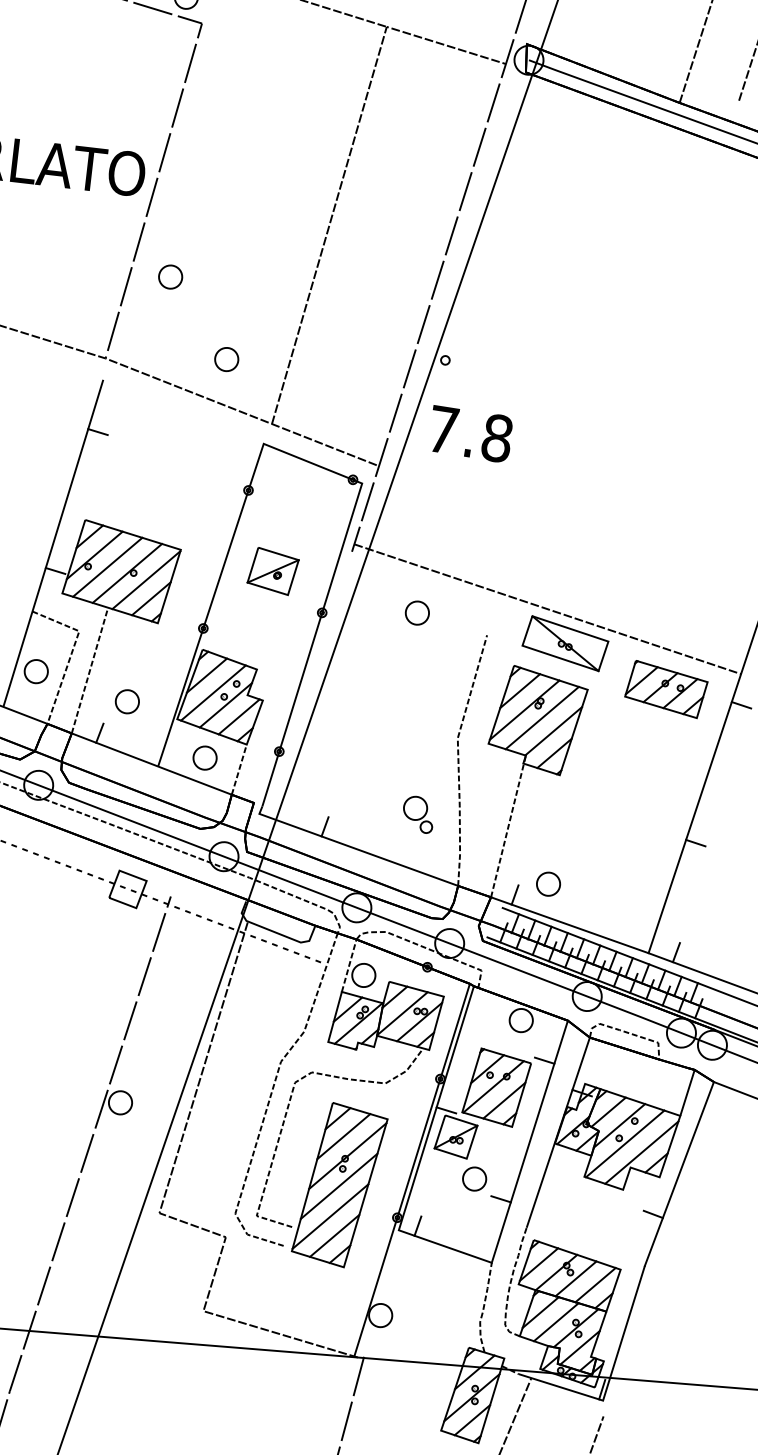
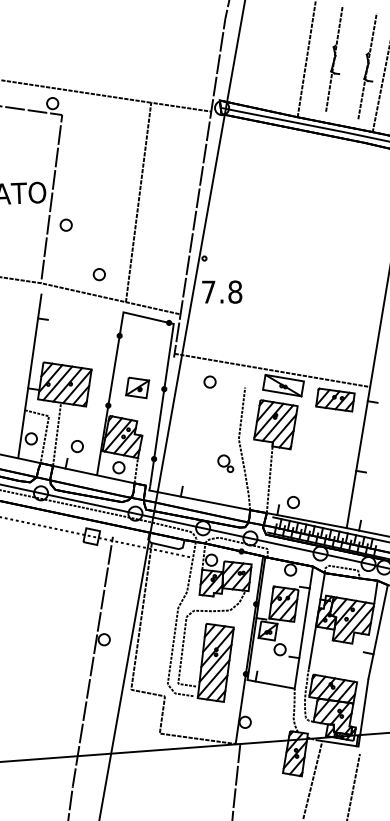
part: (169, 275) -> (65, 224), moved
part: (273, 570) -> (137, 387), moved
part: (418, 813) -> (225, 463), moved

